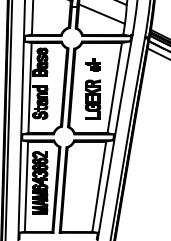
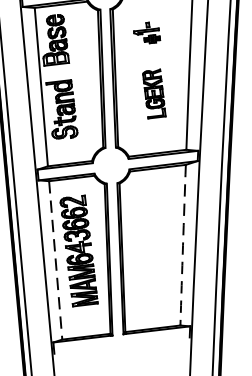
part: (93, 99) -> (154, 93), size x0.7
arc: (99, 186) -> (183, 244), solid -> dashed
line: (26, 187) -> (55, 261), solid -> dashed

